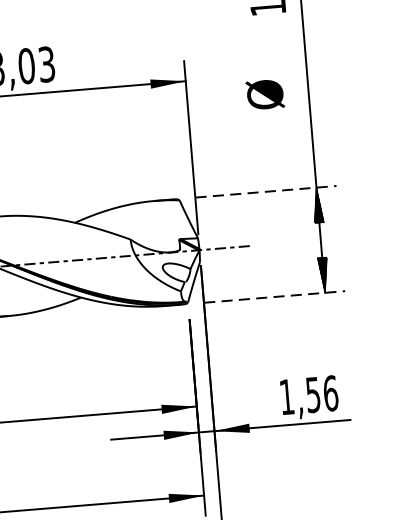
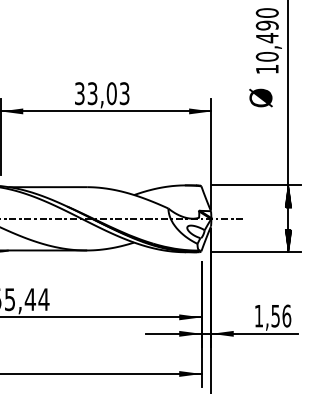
text: (264, 93) -> (260, 97), moved
line: (266, 191) -> (256, 185), dashed -> solid
line: (274, 297) -> (256, 252), dashed -> solid

